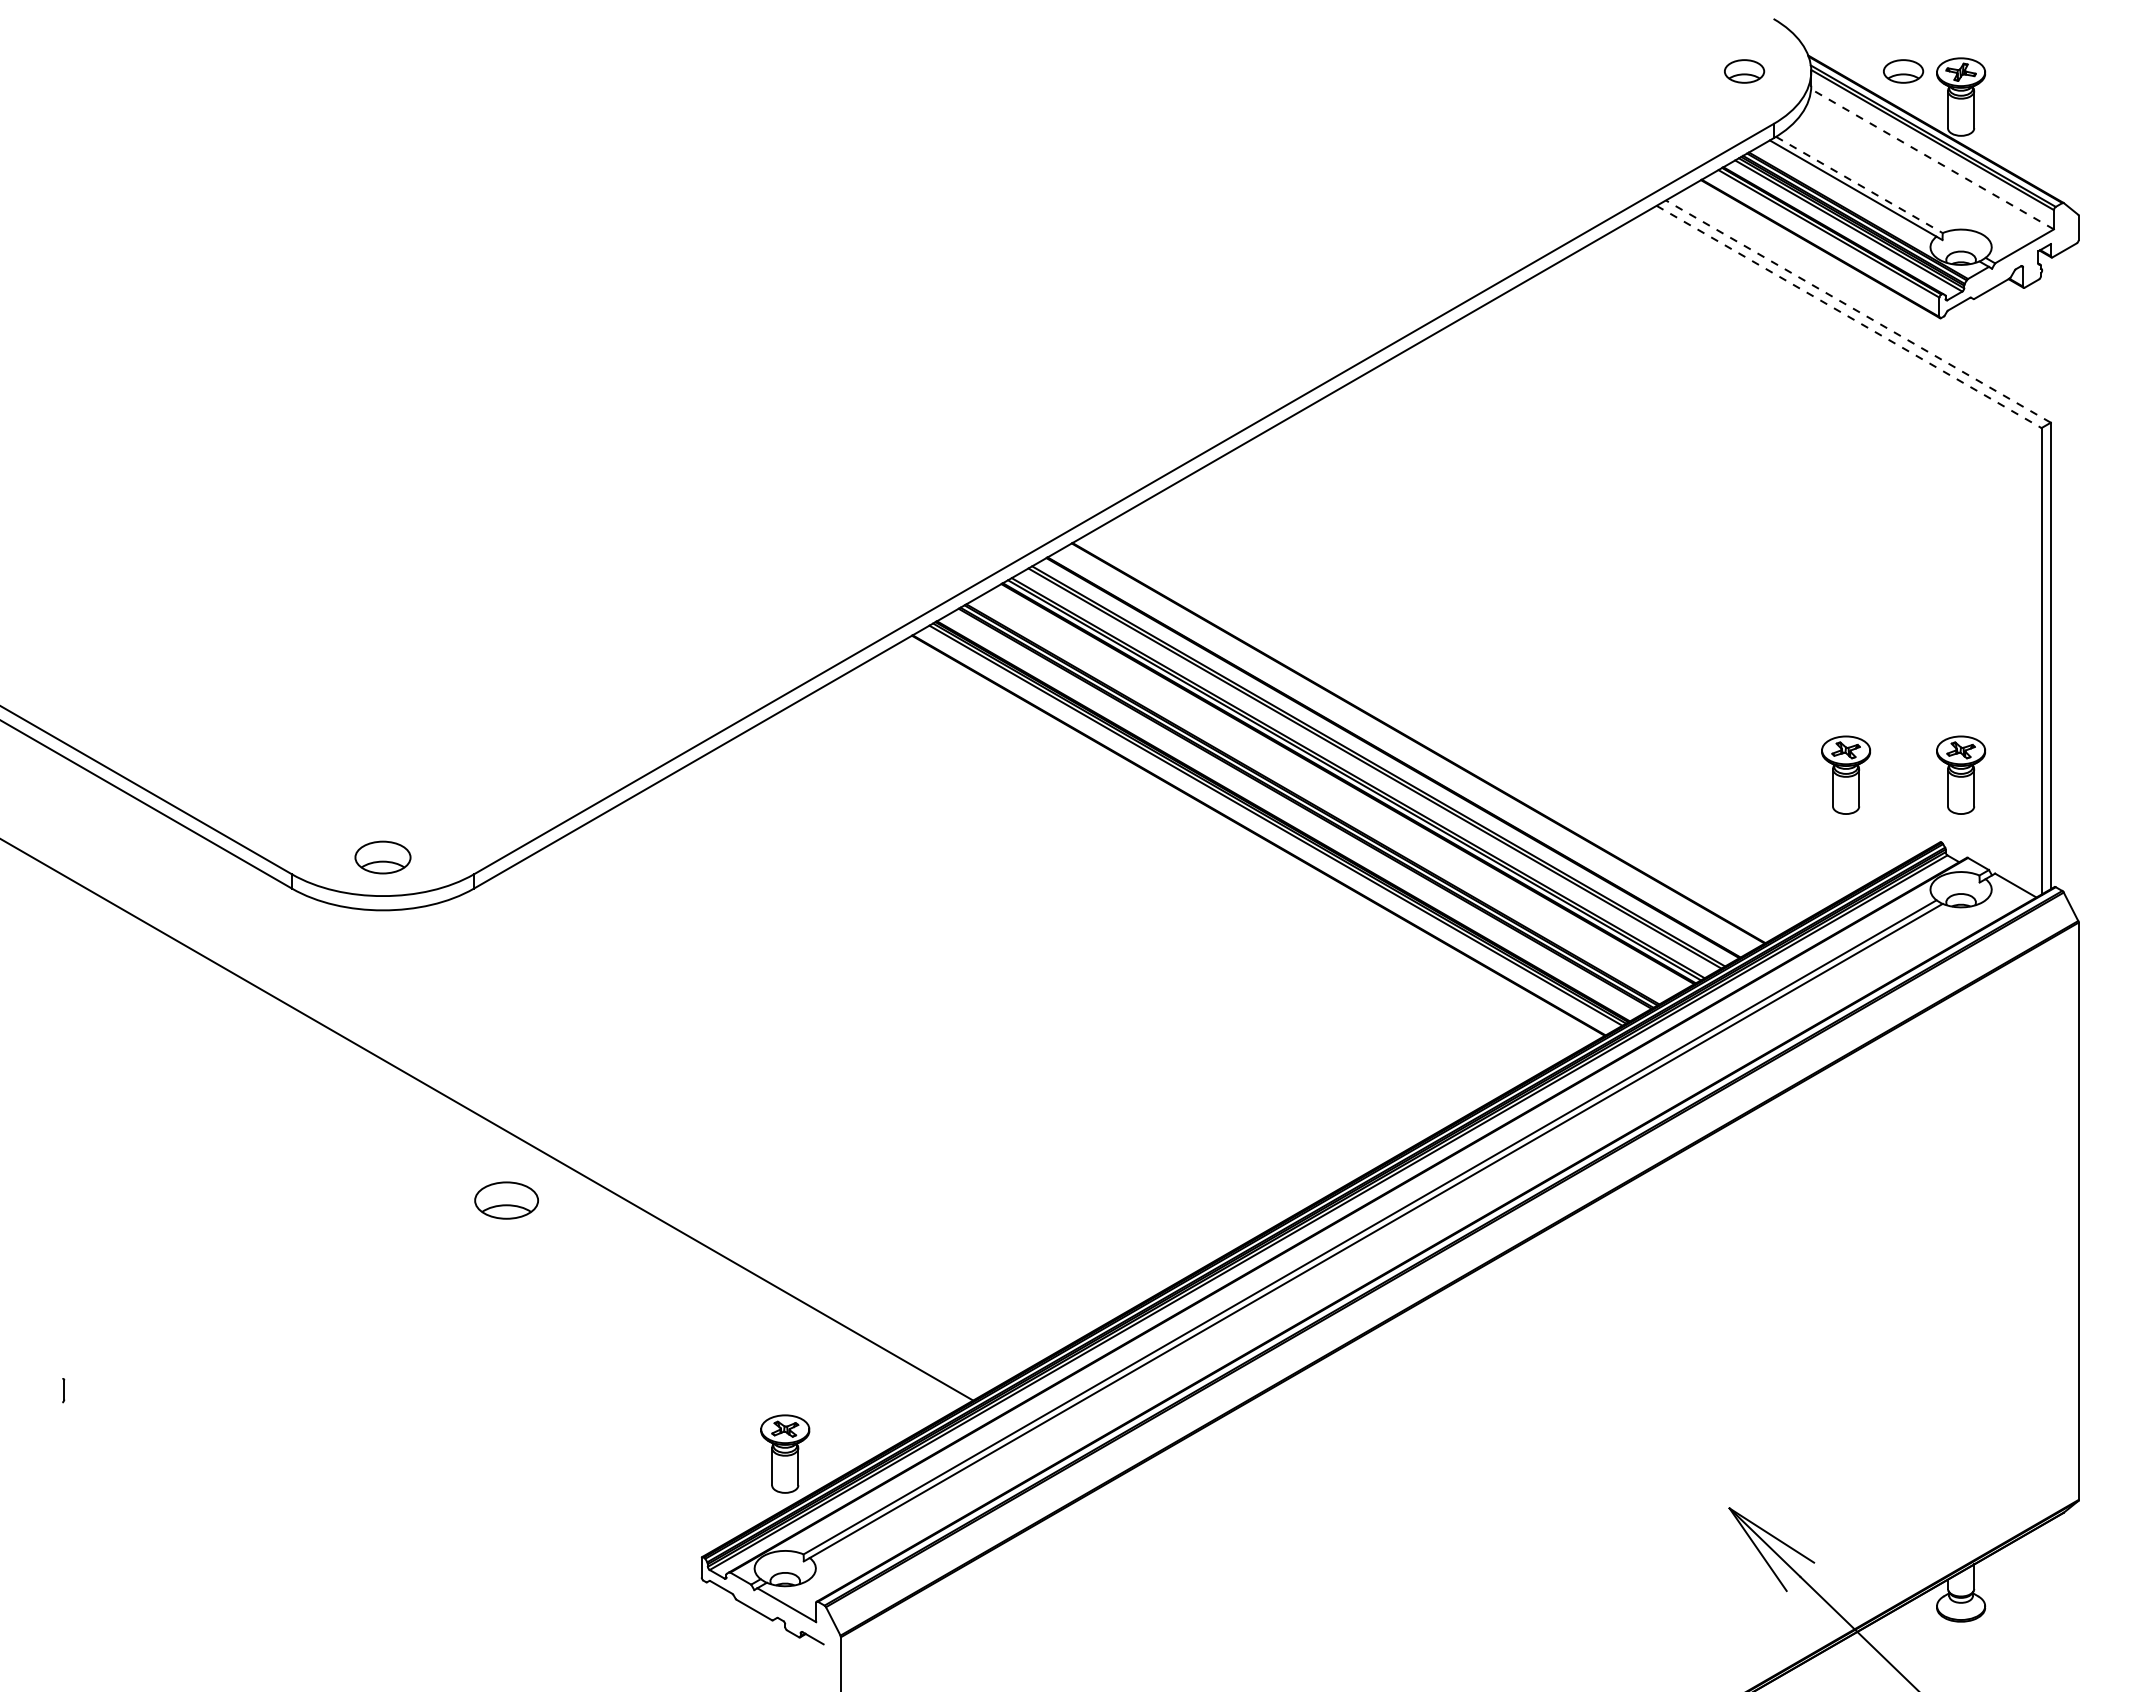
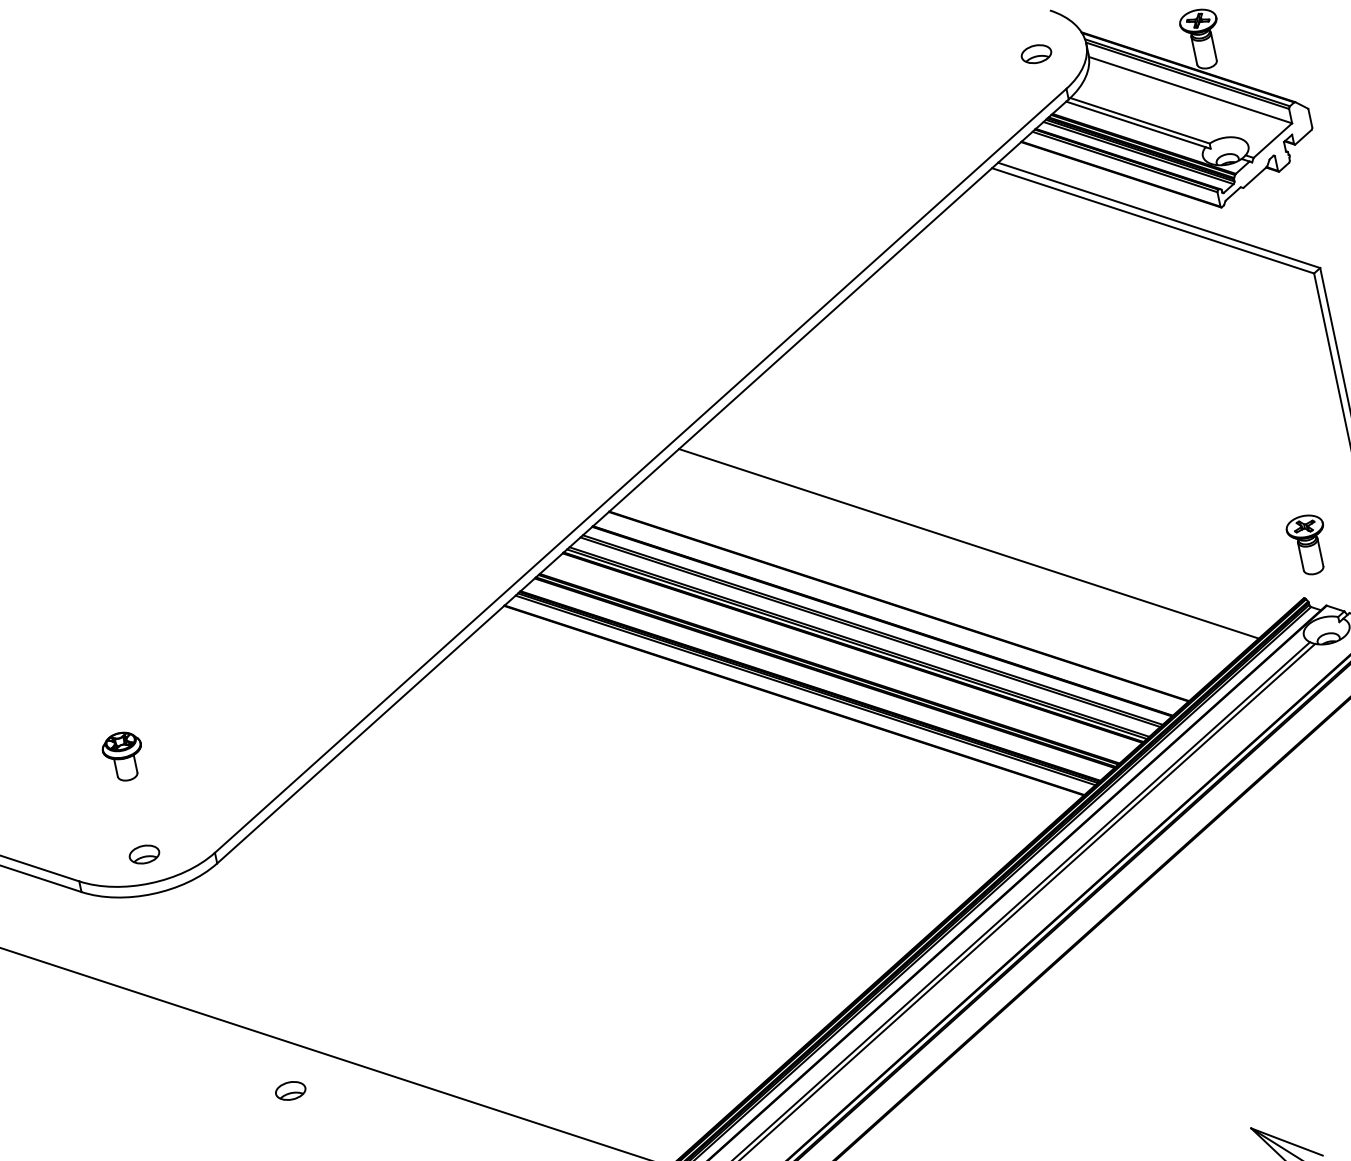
part: (1903, 71) -> (1155, 29), removed
line: (1932, 159) -> (1190, 90), dashed -> solid
line: (1859, 185) -> (1140, 121), dashed -> solid
line: (1857, 311) -> (1158, 215), dashed -> solid
line: (1849, 317) -> (1153, 221), dashed -> solid
line: (1524, 681) -> (968, 543), added
part: (382, 726) -> (123, 756), added
part: (1846, 774) -> (1223, 562), removed
part: (382, 857) -> (144, 854), size x0.71
part: (506, 1200) -> (290, 1090), size x0.62

